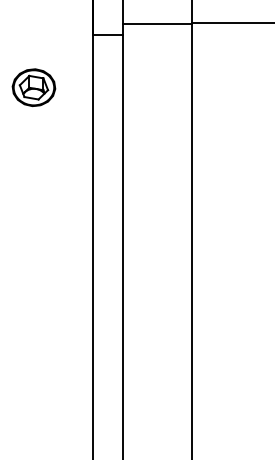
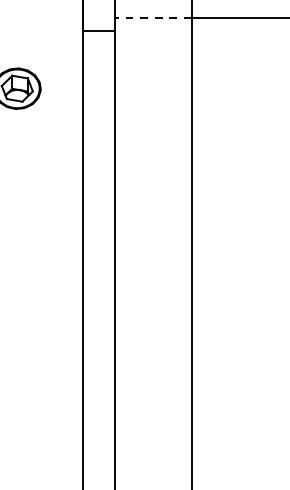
line: (157, 23) -> (153, 17), solid -> dashed

